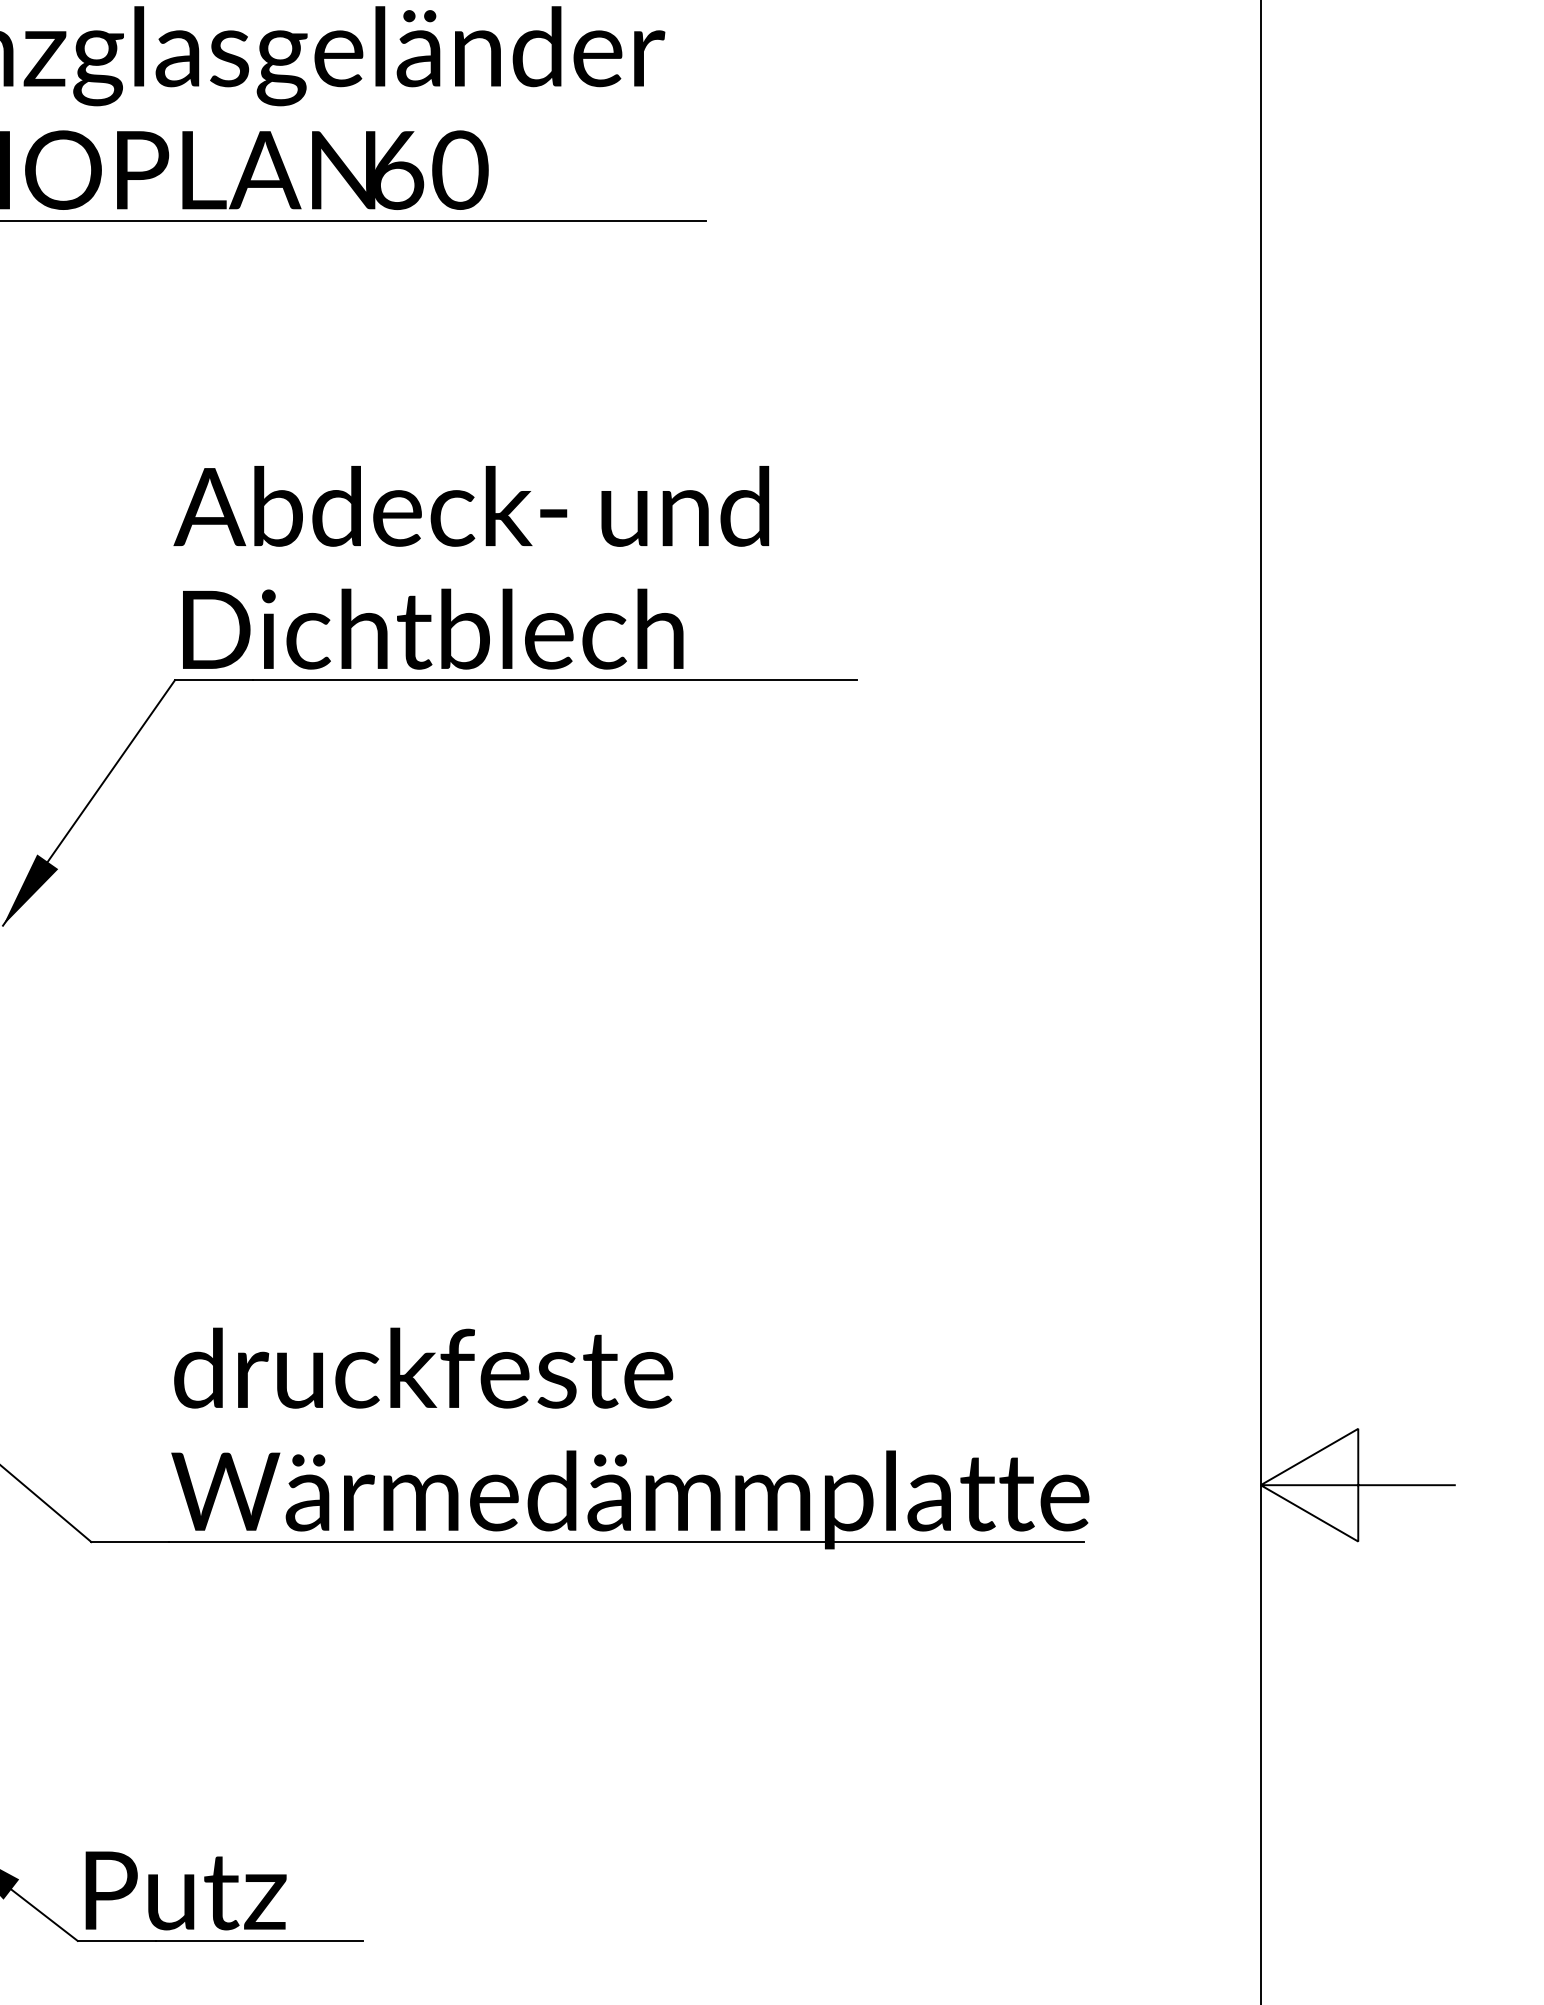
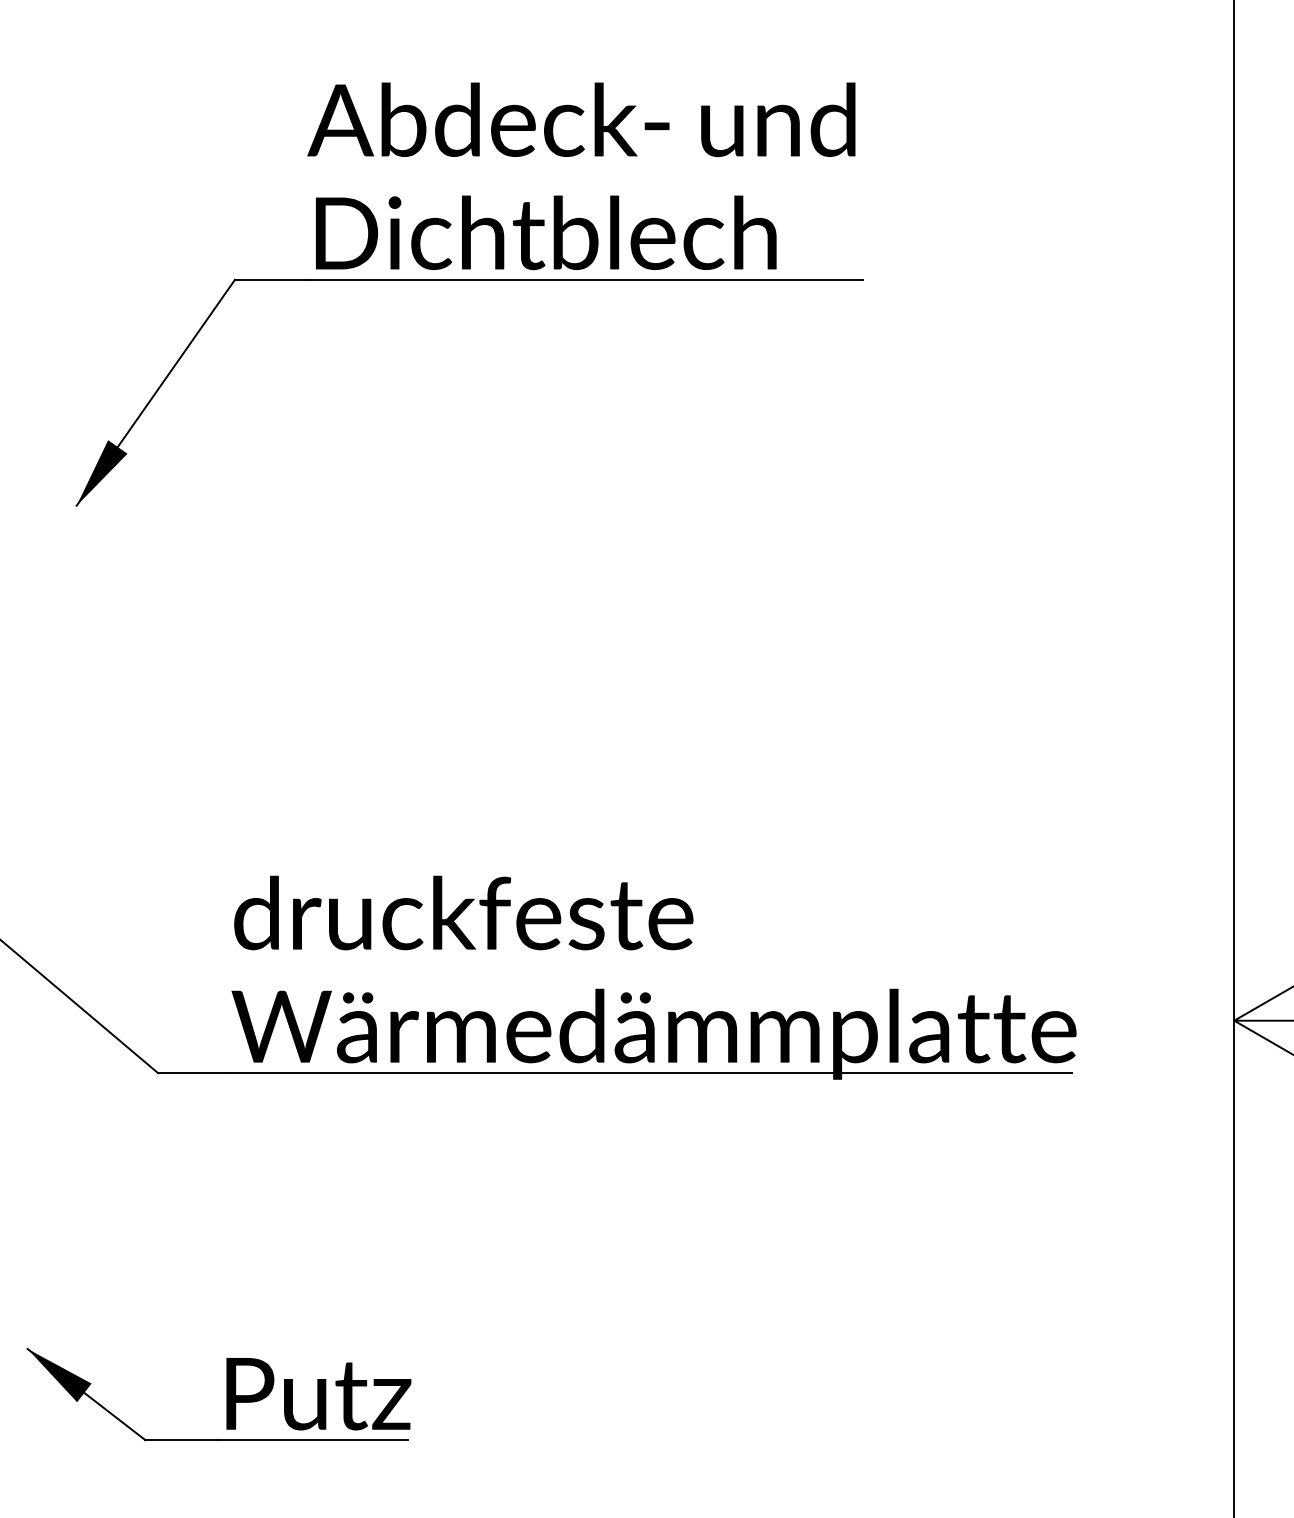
text: (471, 567) -> (581, 176), moved
text: (185, 1890) -> (318, 1393), moved

